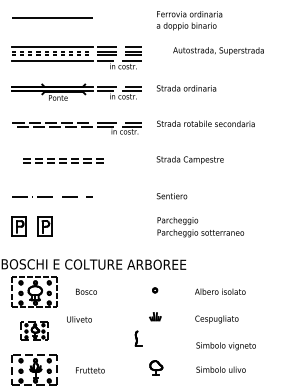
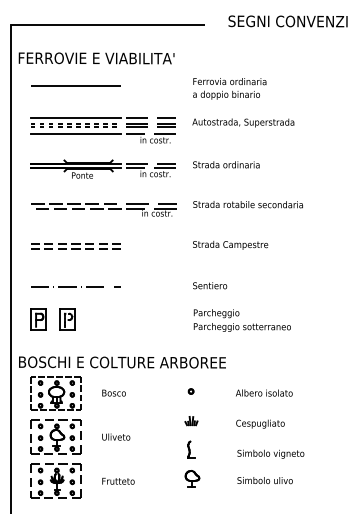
text: (218, 50) -> (243, 122), moved
part: (62, 161) -> (75, 246), moved
text: (79, 318) -> (116, 436), moved
part: (34, 330) -> (55, 436), size x1.67
part: (138, 338) -> (191, 449), moved

